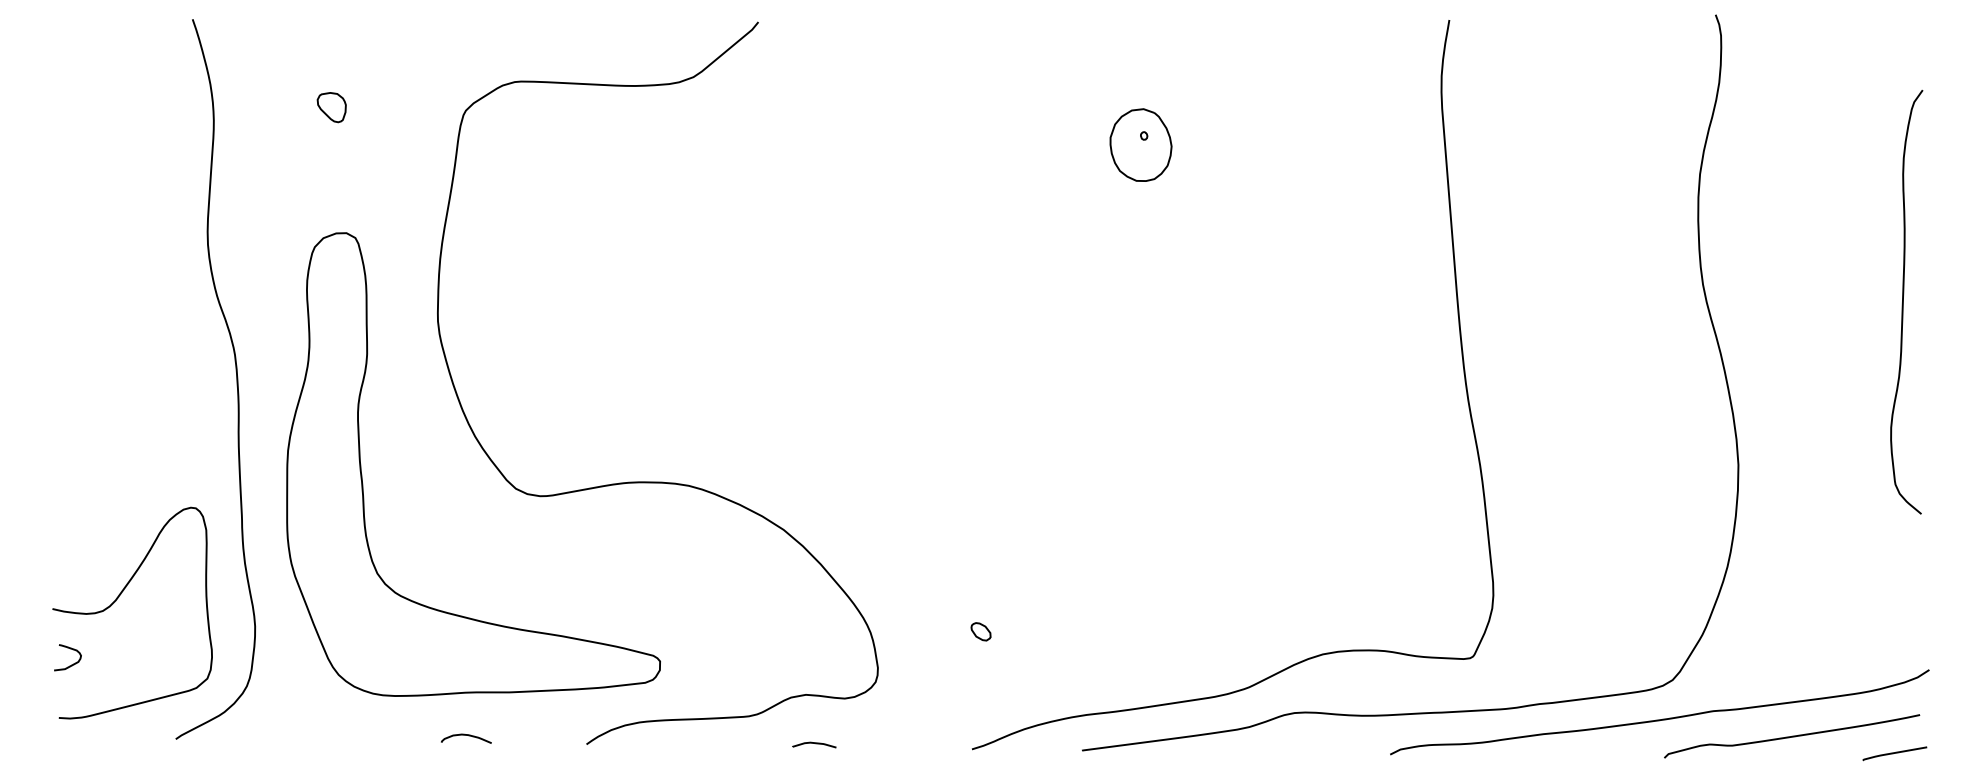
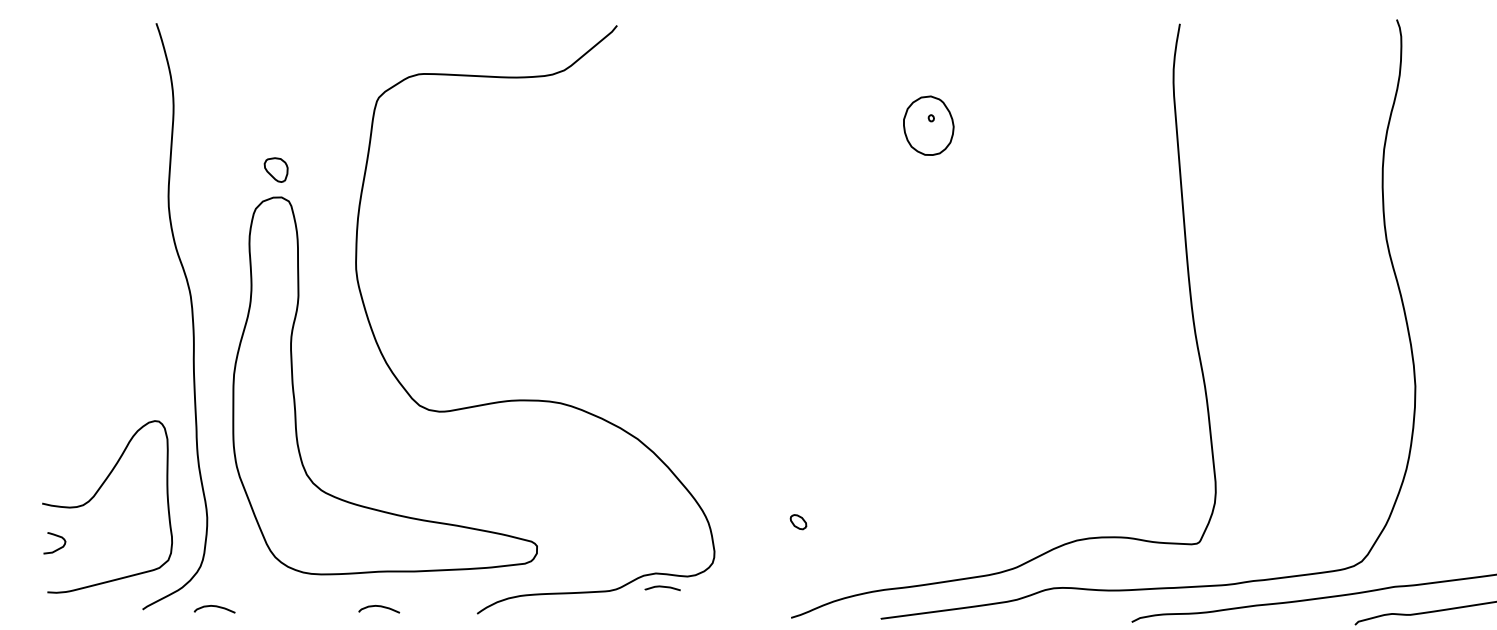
part: (331, 107) -> (275, 170), moved
curve: (266, 736) -> (216, 607), added
curve: (814, 743) -> (662, 587), moved

